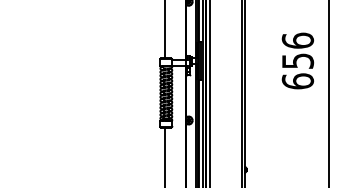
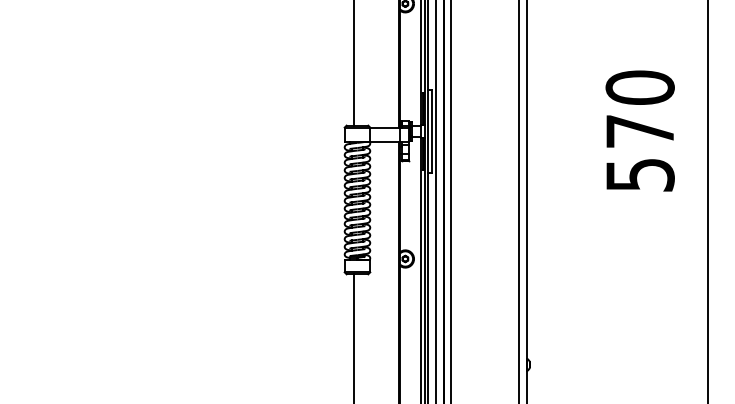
text: (297, 60) -> (639, 130), 656 -> 570

